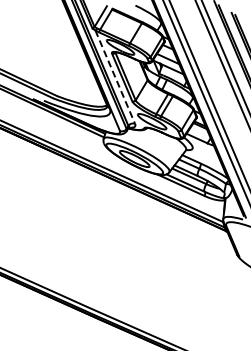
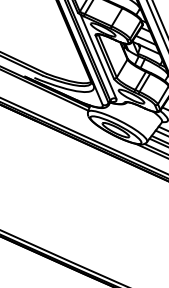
line: (115, 77) -> (98, 56), dashed -> solid

